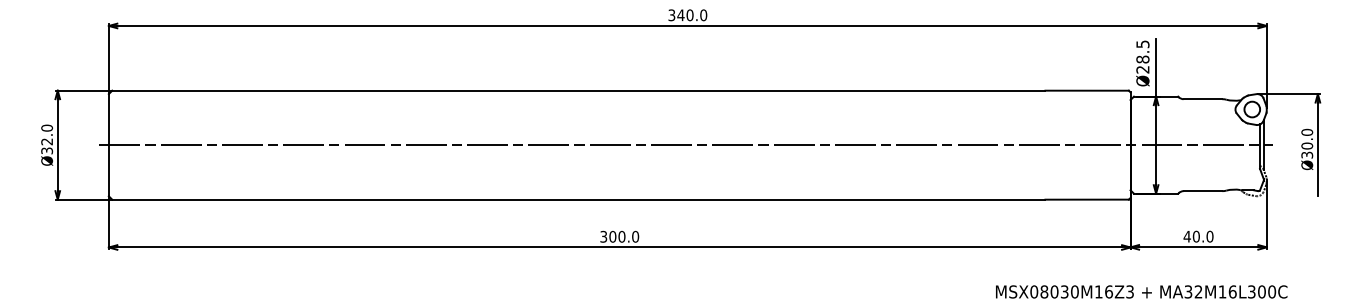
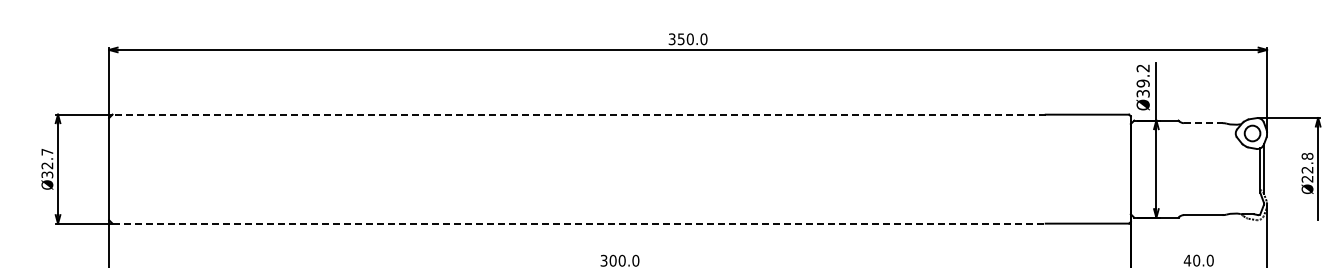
text: (680, 15) -> (680, 39), 340.0 -> 350.0
text: (1142, 56) -> (1142, 80), Ø28.5 -> Ø39.2
line: (578, 90) -> (578, 114), solid -> dashed
line: (1203, 99) -> (1203, 123), solid -> dashed
text: (47, 127) -> (47, 151), Ø32.0 -> Ø32.7
text: (1307, 143) -> (1307, 167), Ø30.0 -> Ø22.8
line: (686, 145) -> (686, 169), removed
line: (579, 199) -> (579, 223), solid -> dashed

